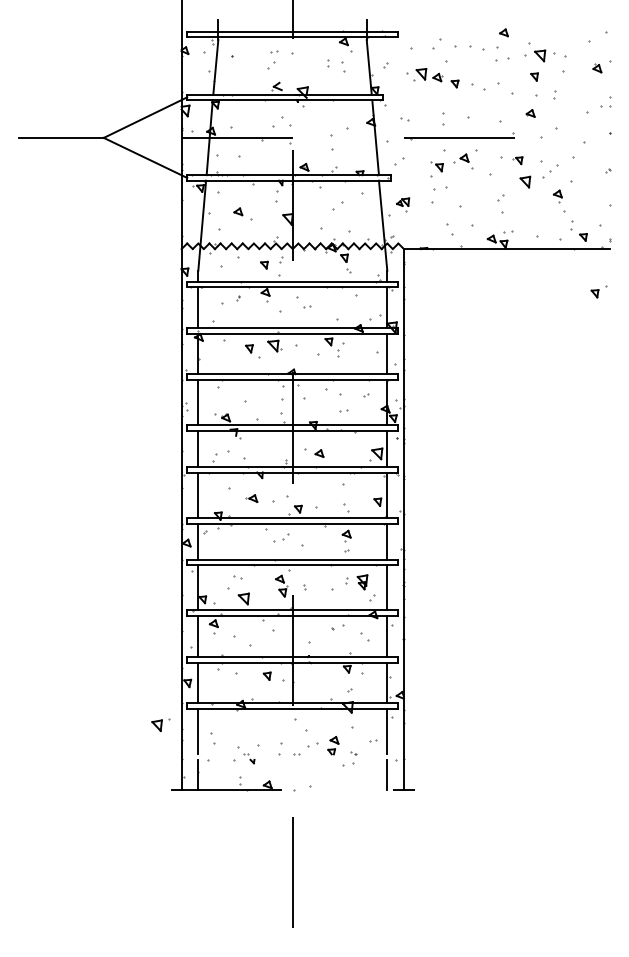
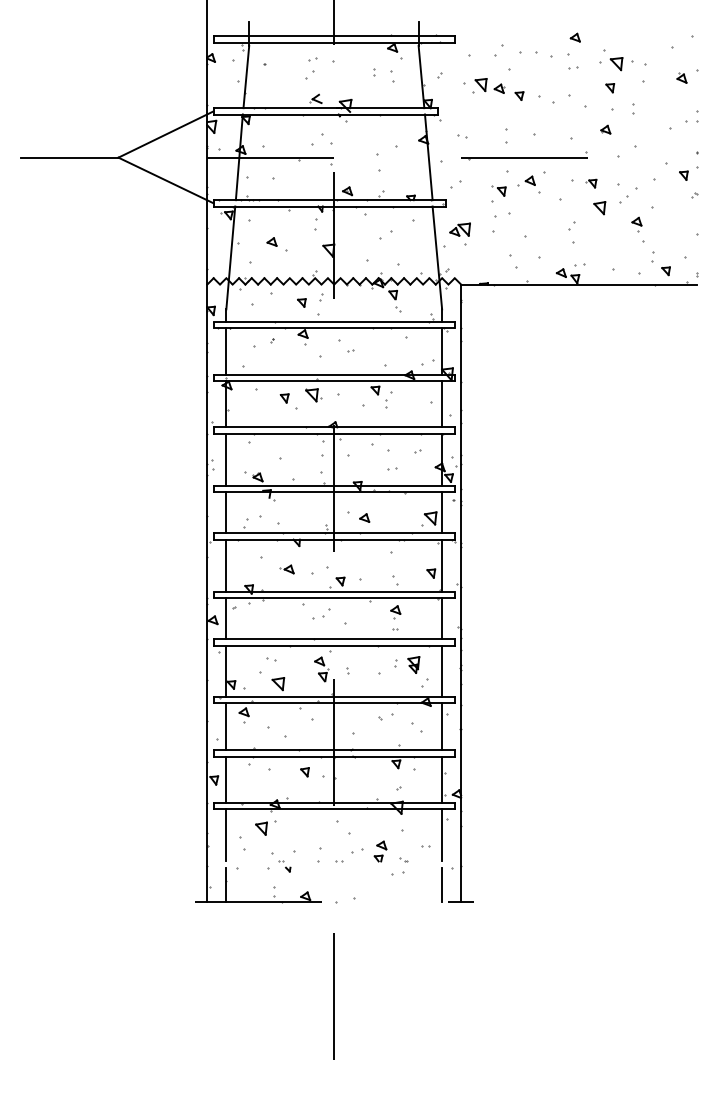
part: (502, 59) -> (573, 68), size x0.62
part: (402, 204) -> (459, 233), size x1.43
part: (598, 291) -> (687, 173), moved
part: (160, 724) -> (265, 827), moved

